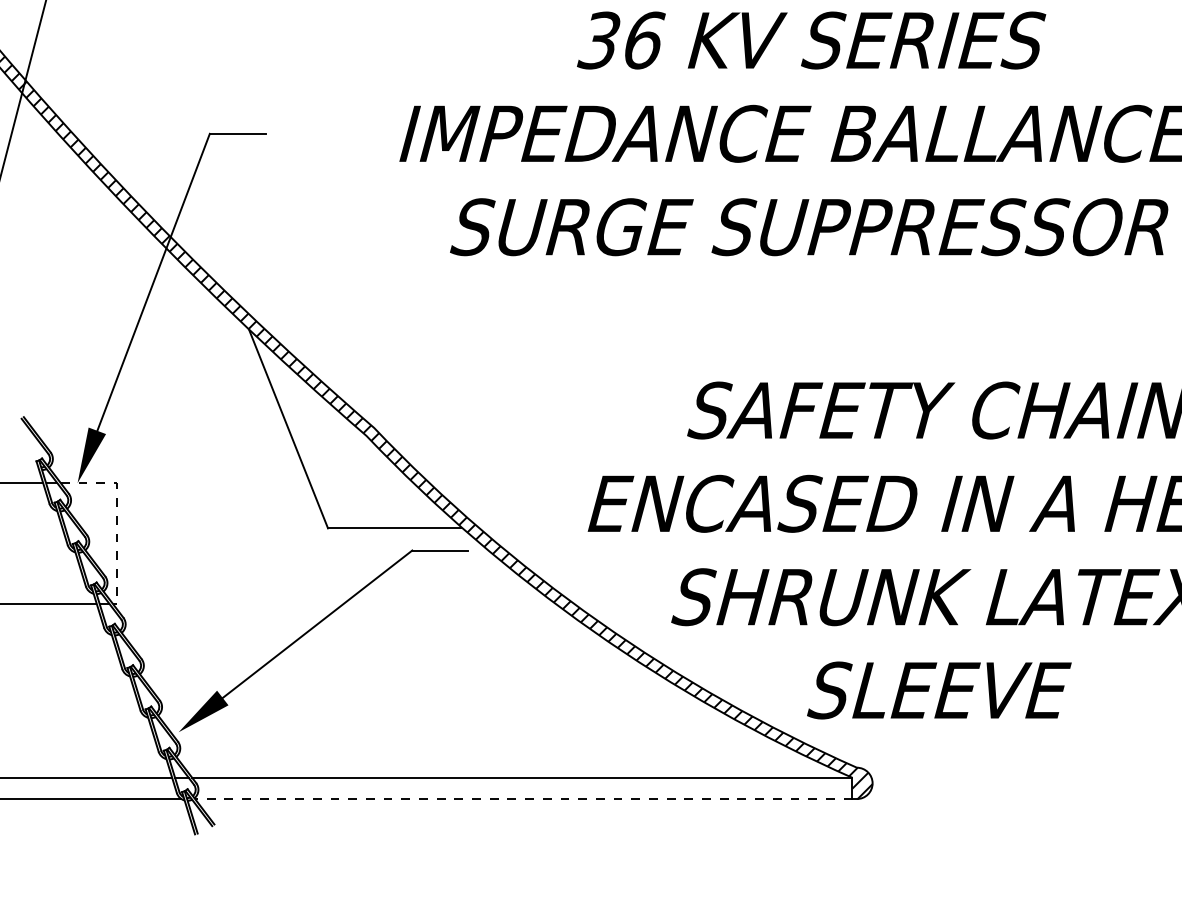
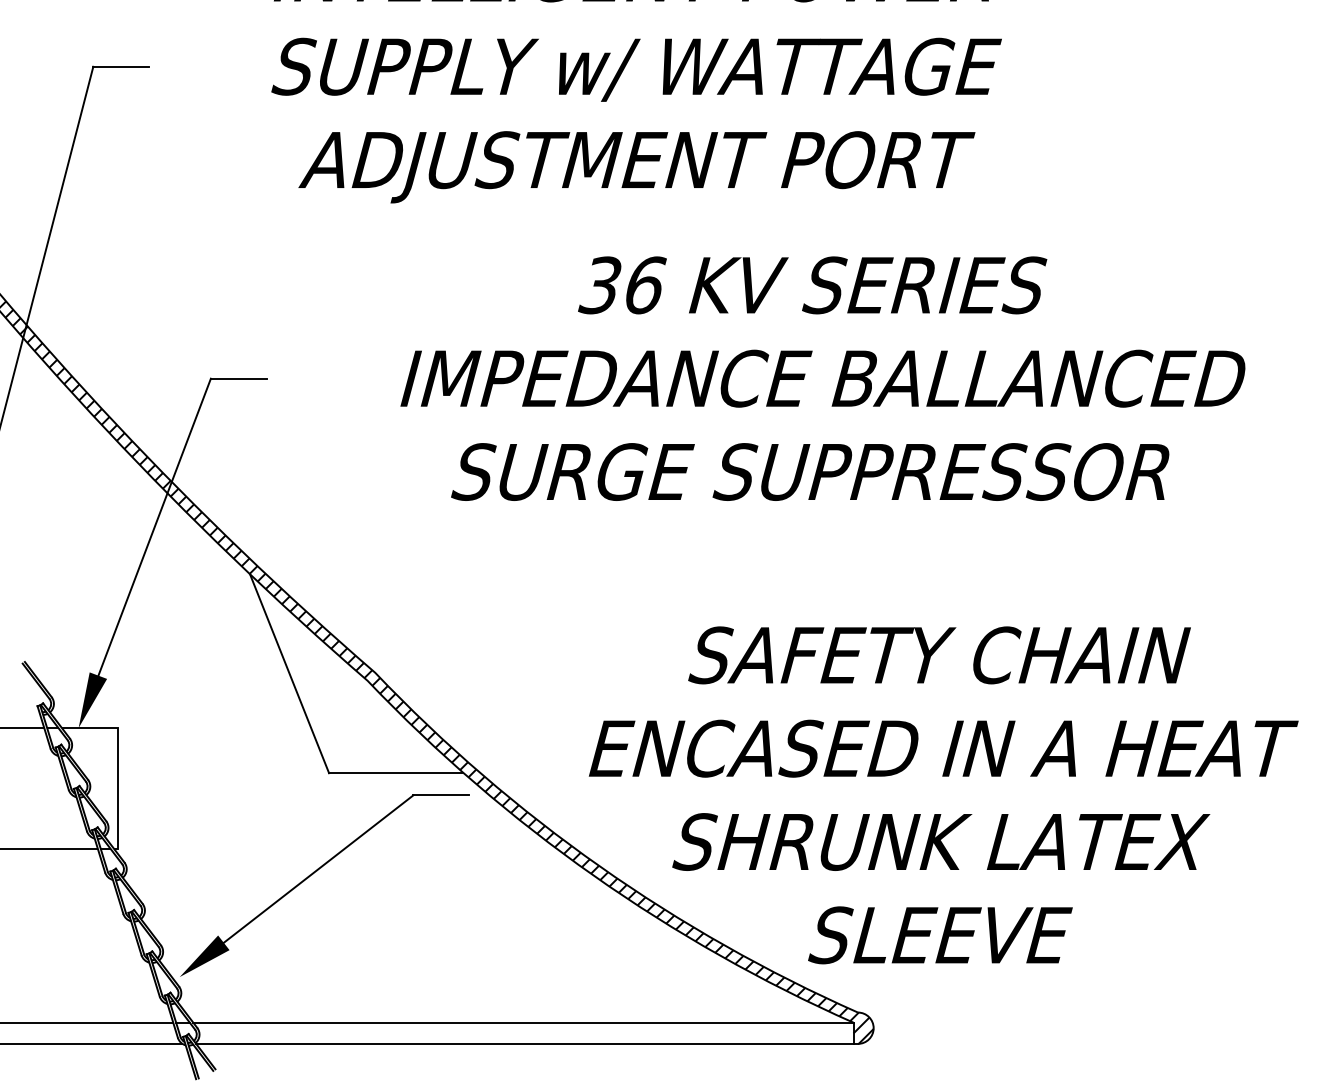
line: (116, 518) -> (117, 763), dashed -> solid
line: (523, 798) -> (524, 1043), dashed -> solid

